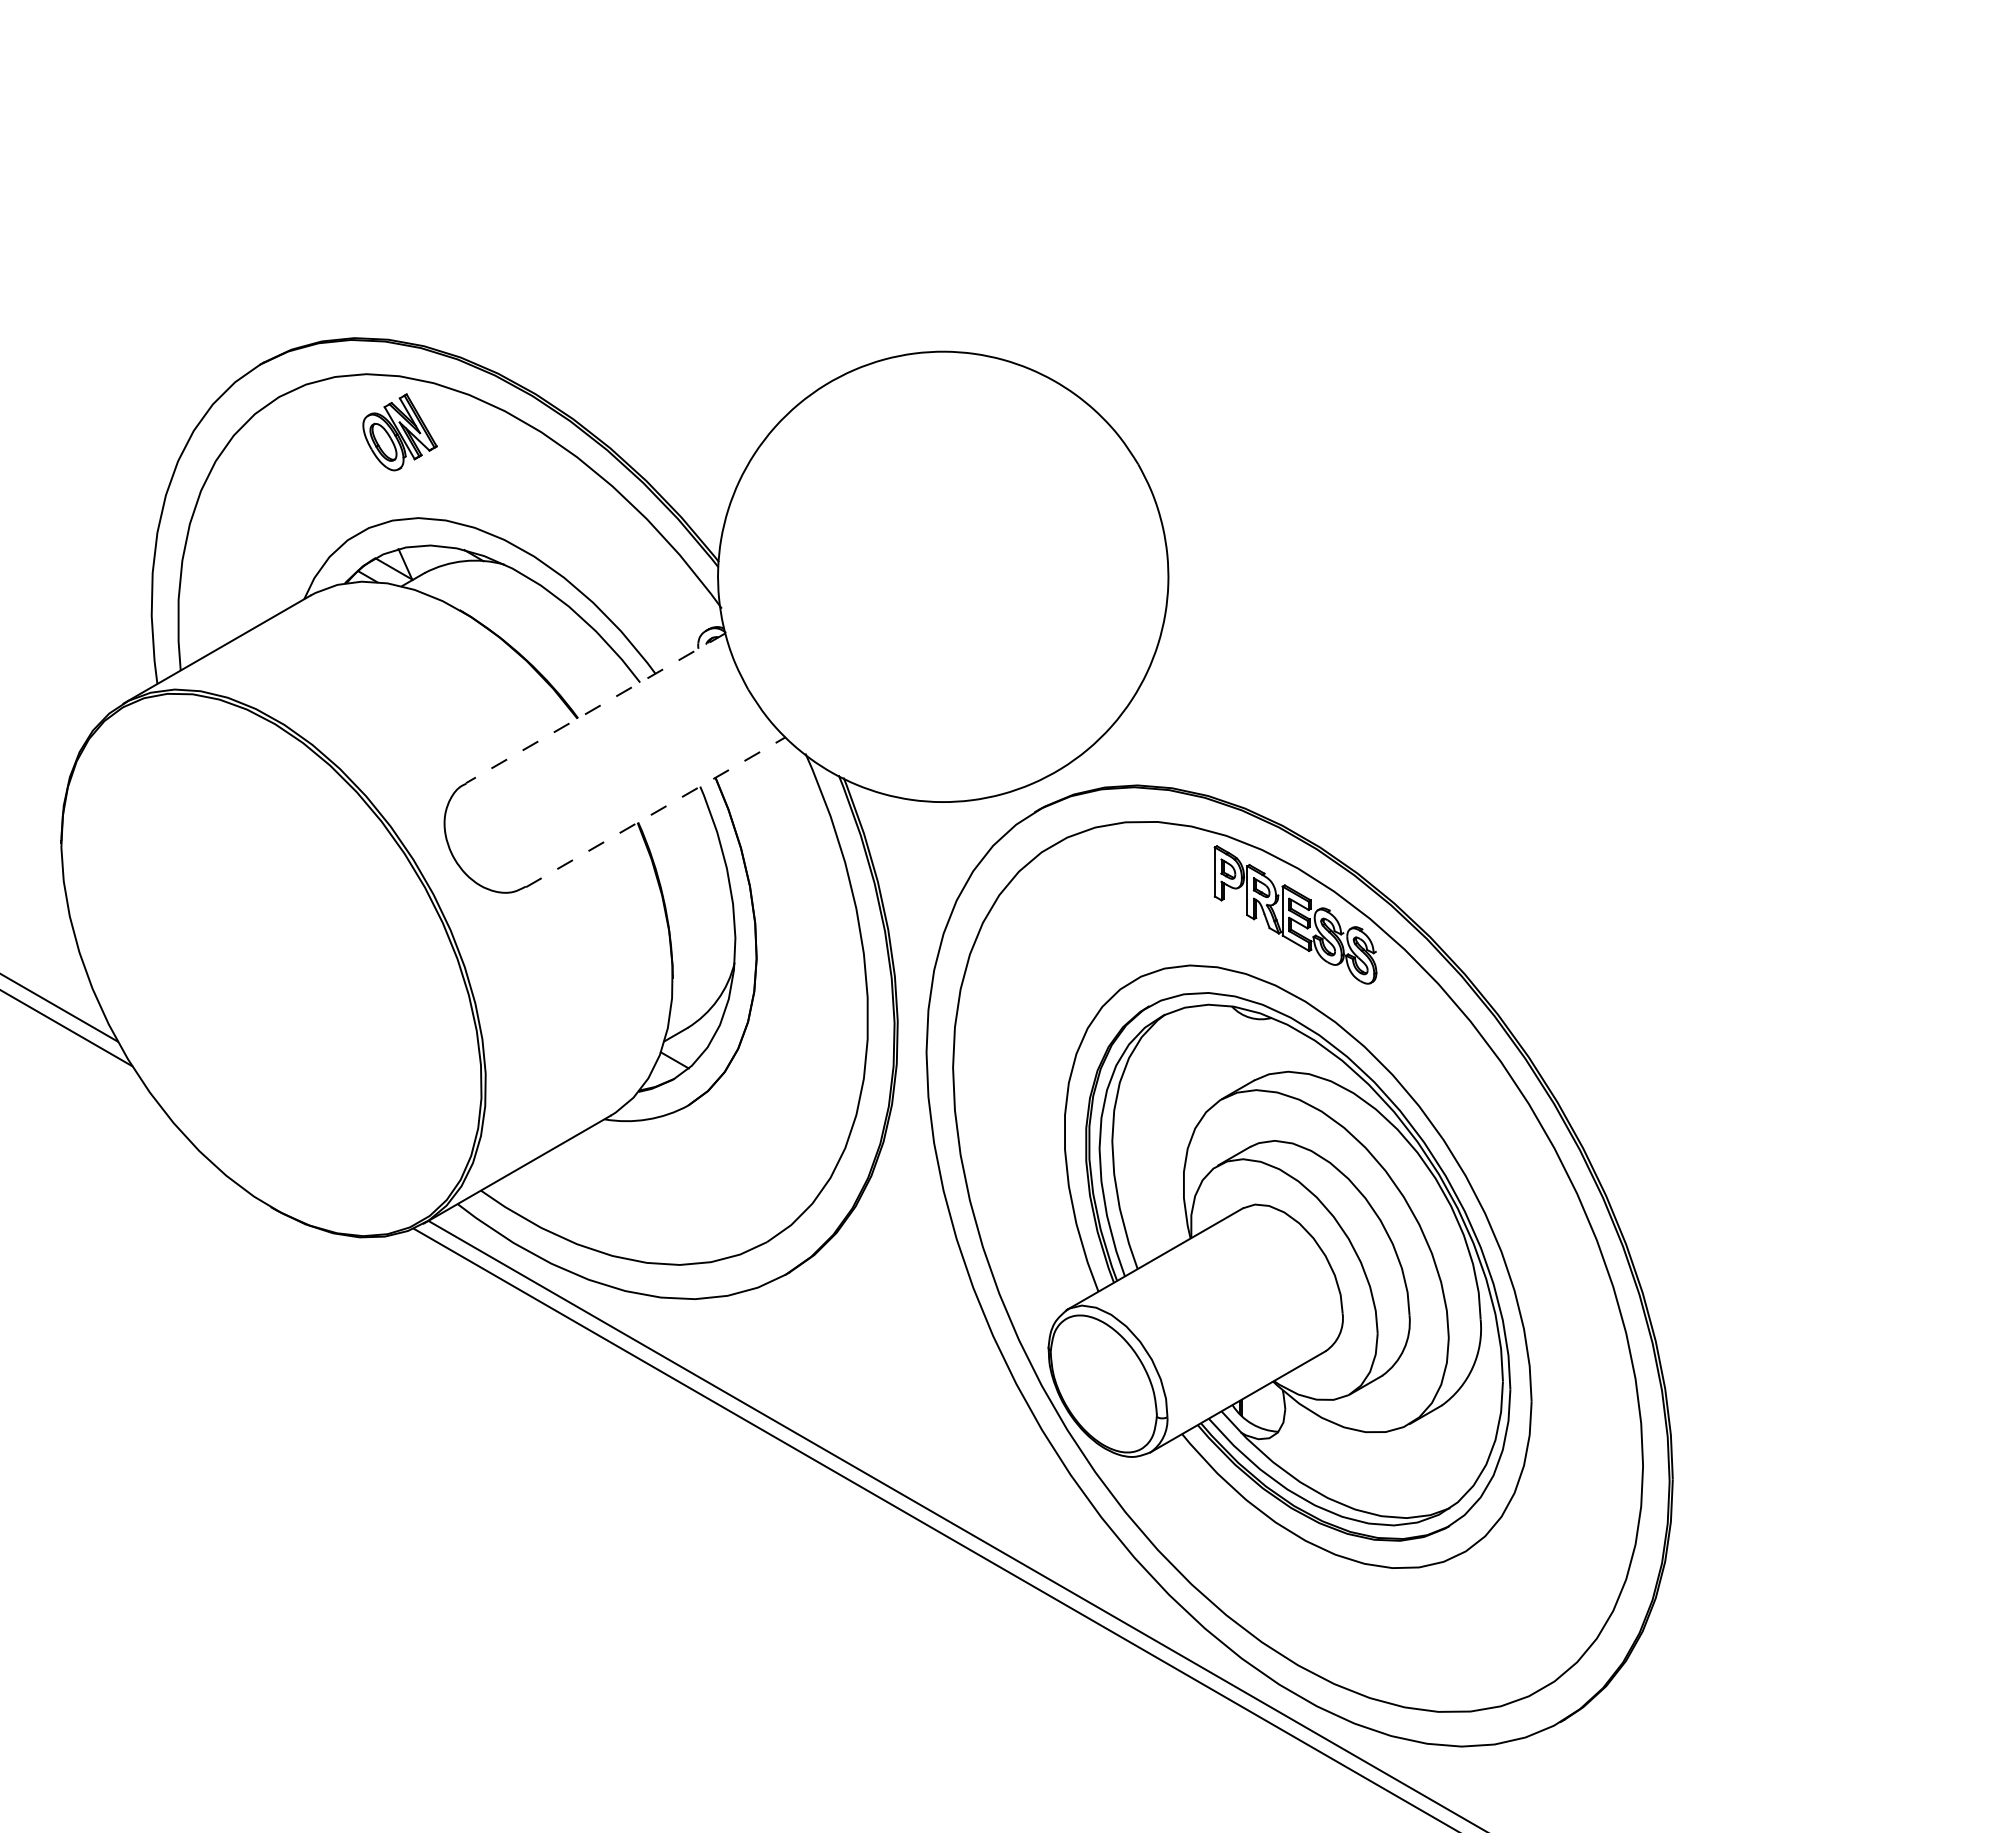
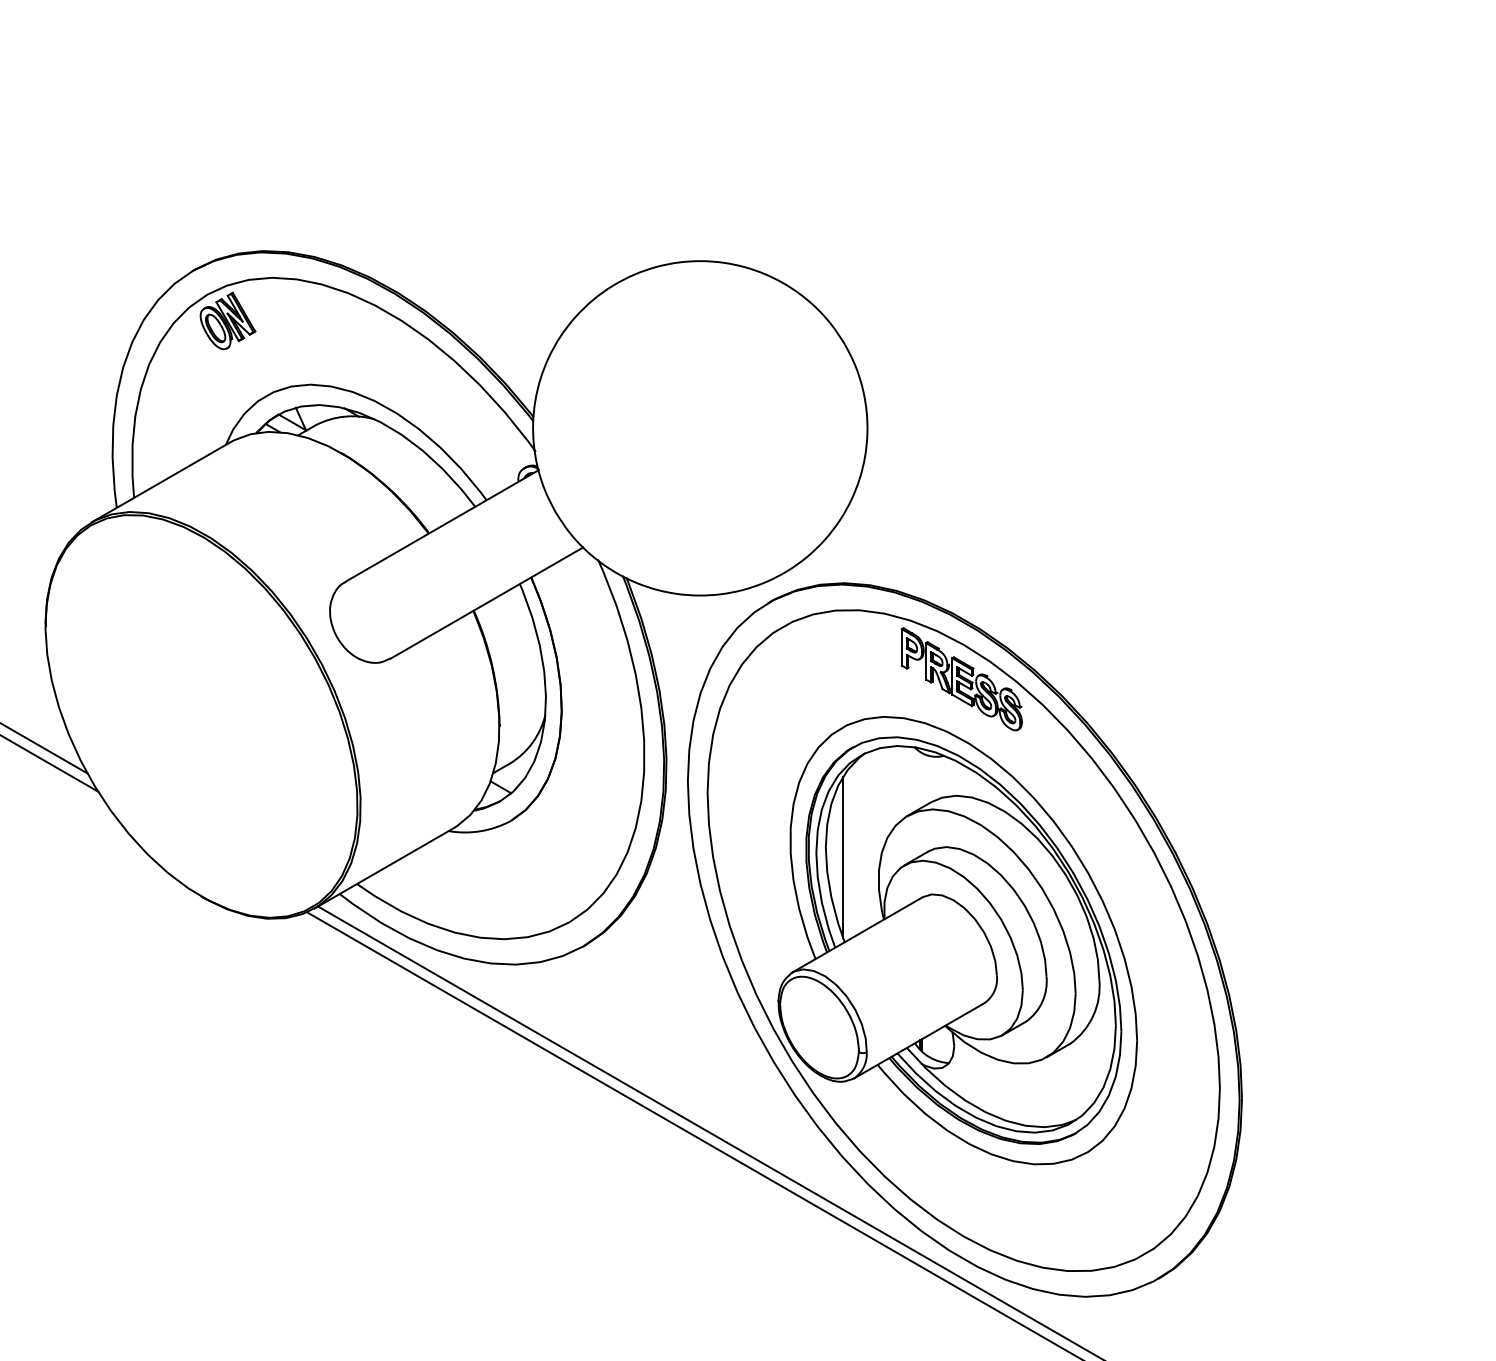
part: (399, 432) -> (227, 321), moved
line: (595, 708) -> (442, 526), dashed -> solid
line: (655, 812) -> (486, 603), dashed -> solid
line: (1135, 1154) -> (843, 857), added

